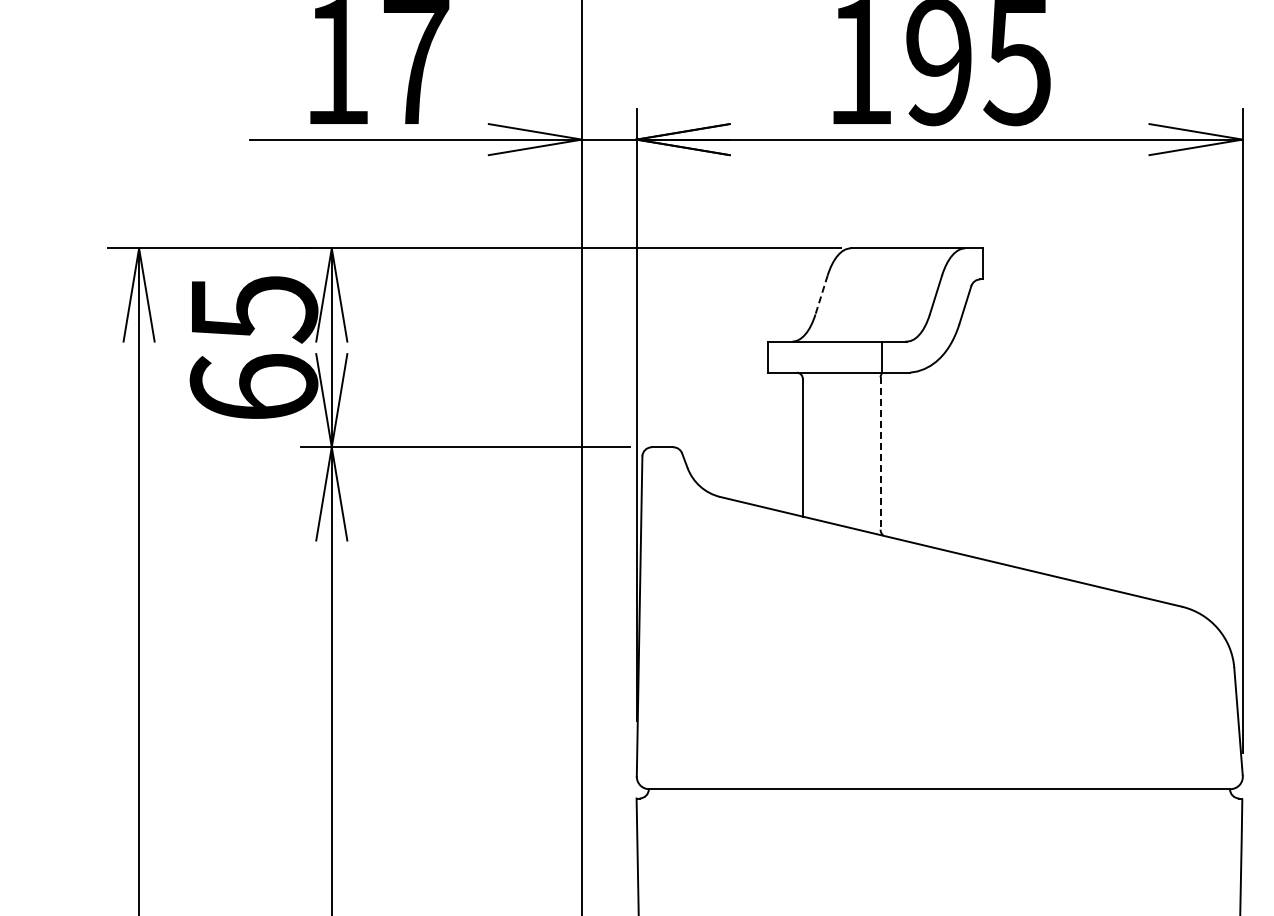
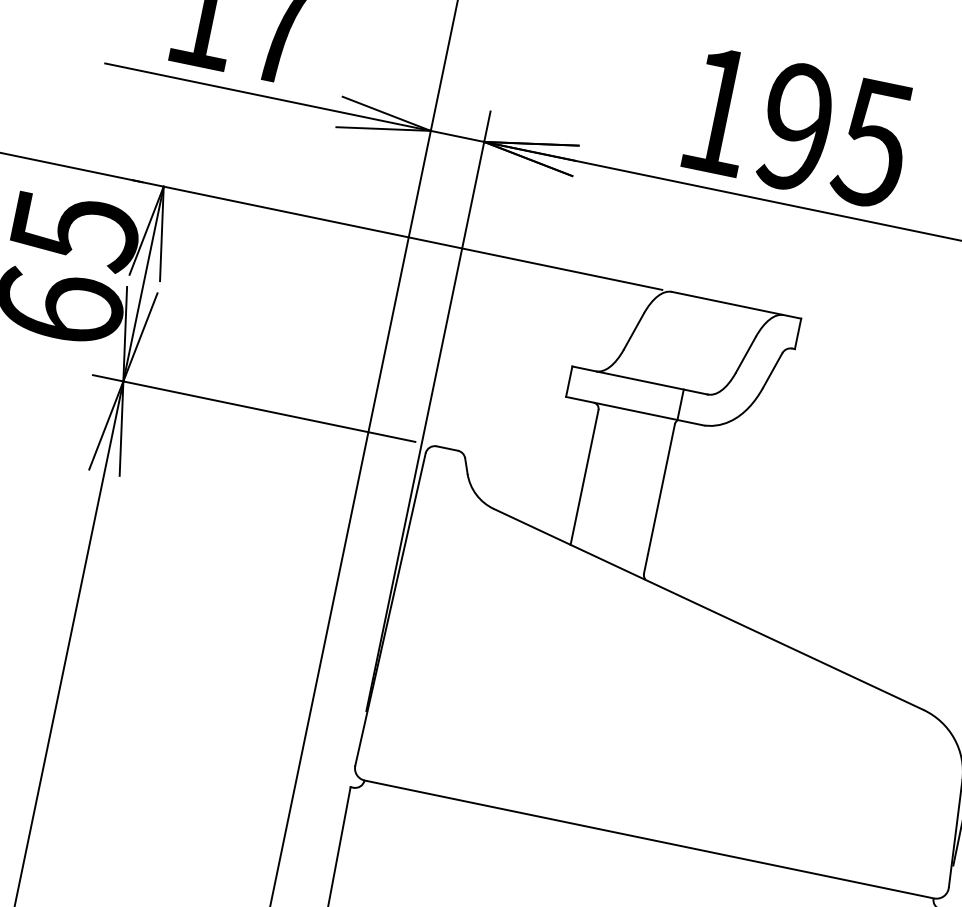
line: (821, 295) -> (633, 332), dashed -> solid
line: (880, 454) -> (659, 499), dashed -> solid

